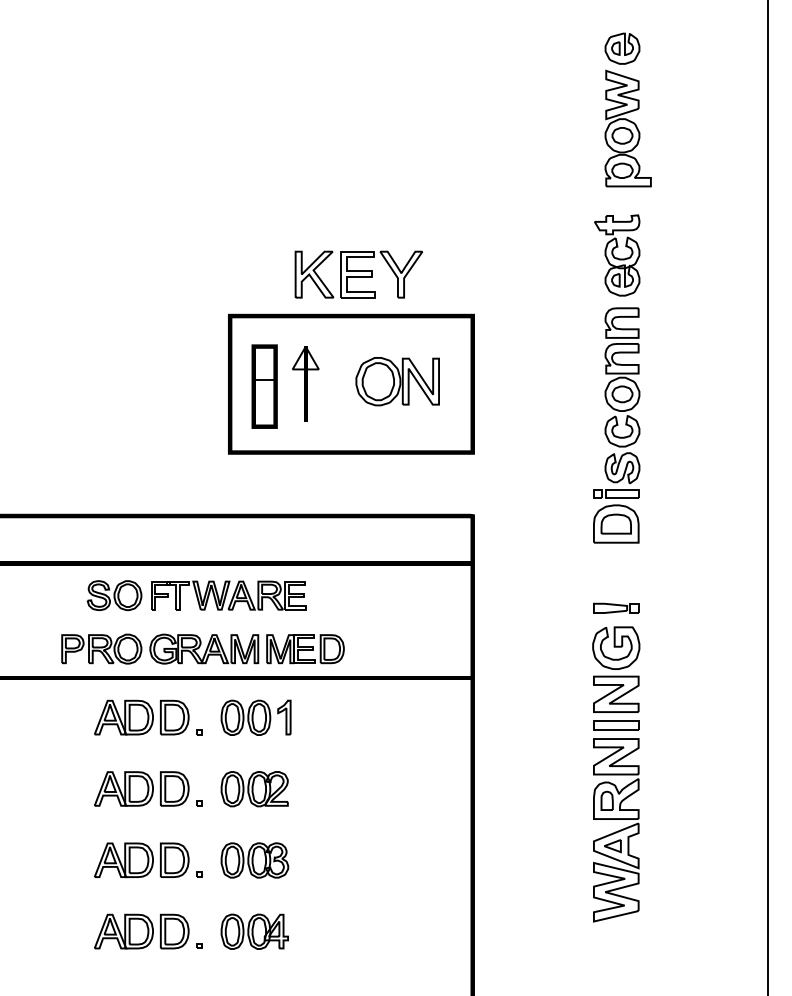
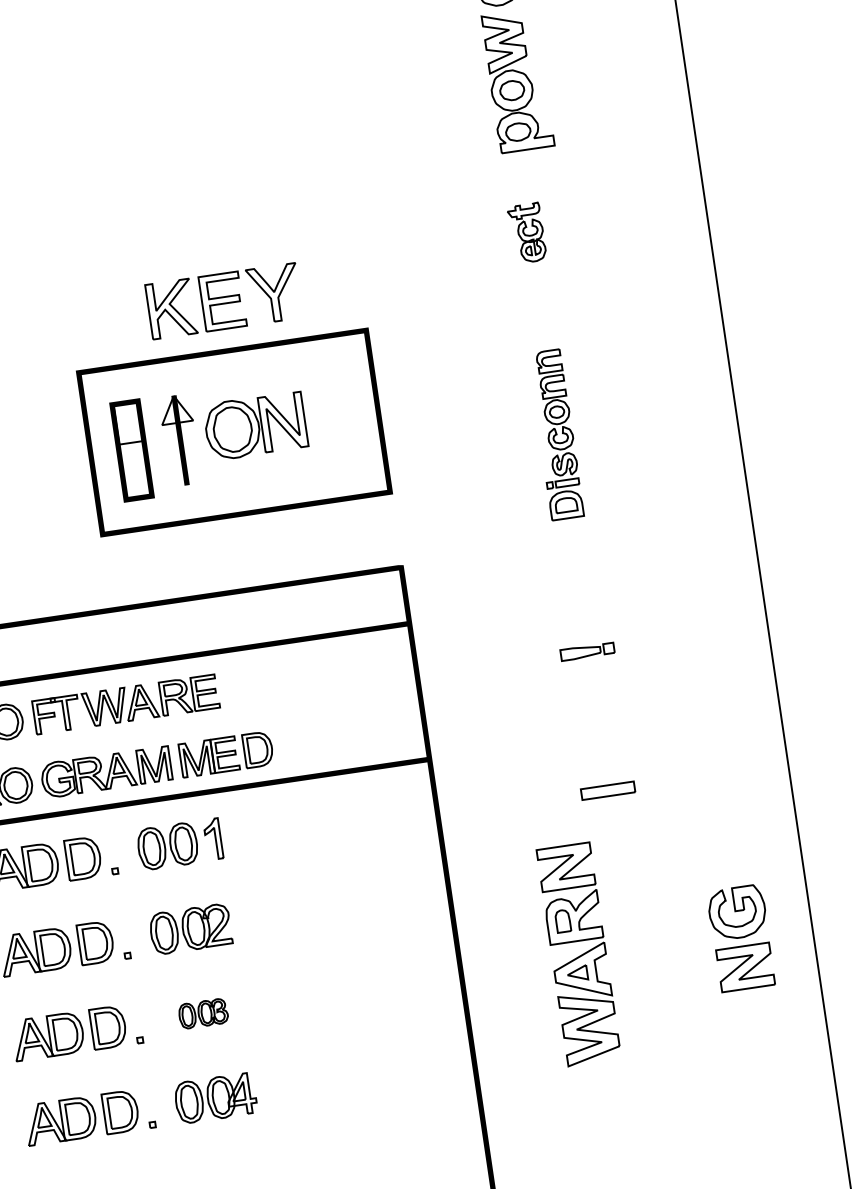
part: (617, 255) -> (527, 233), size x0.6
part: (397, 381) -> (255, 426), moved
part: (616, 425) -> (555, 434), size x0.6
part: (616, 669) -> (741, 937), moved
part: (616, 830) -> (579, 954), moved
part: (254, 860) -> (202, 1013), size x0.6

